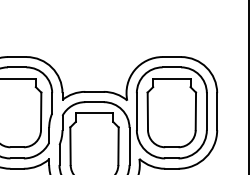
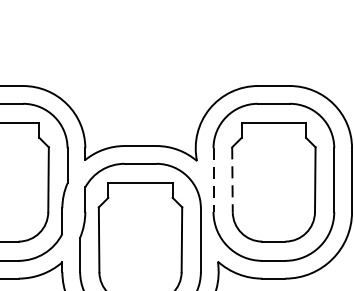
line: (147, 111) -> (231, 179), solid -> dashed
line: (136, 112) -> (212, 181), solid -> dashed

